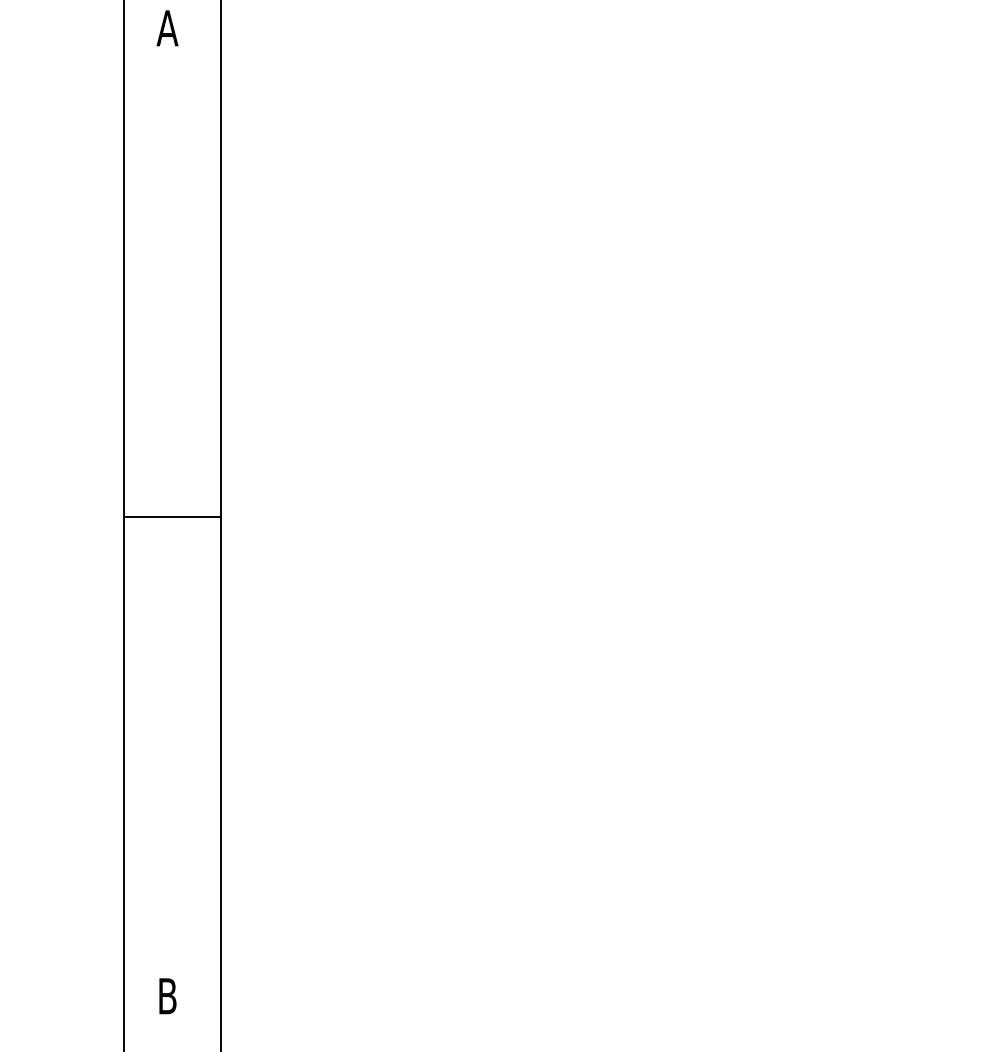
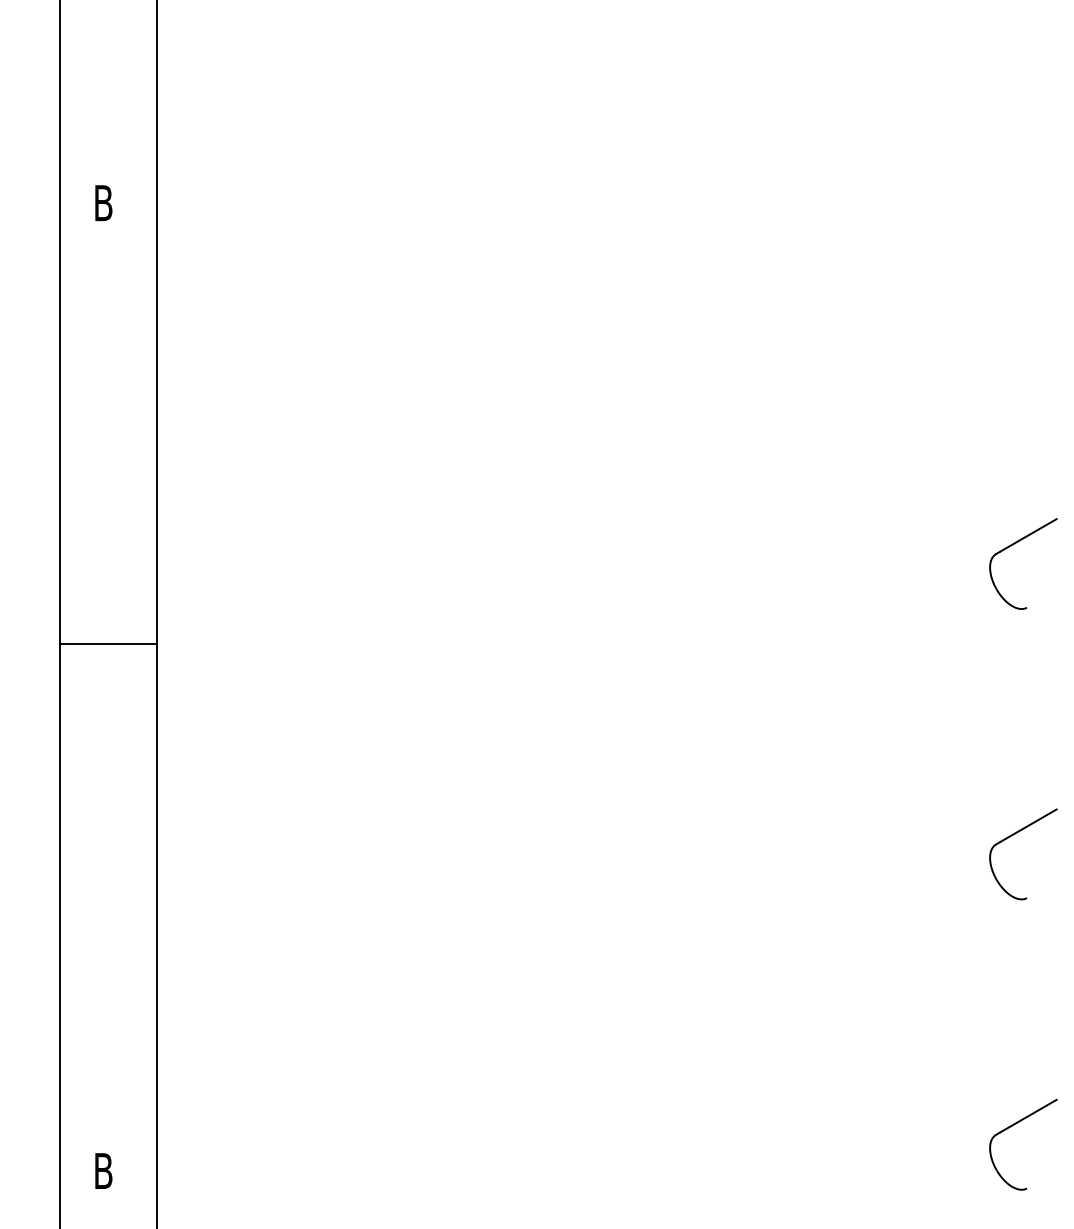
text: (167, 28) -> (103, 203), A -> B
line: (171, 516) -> (107, 643), moved

